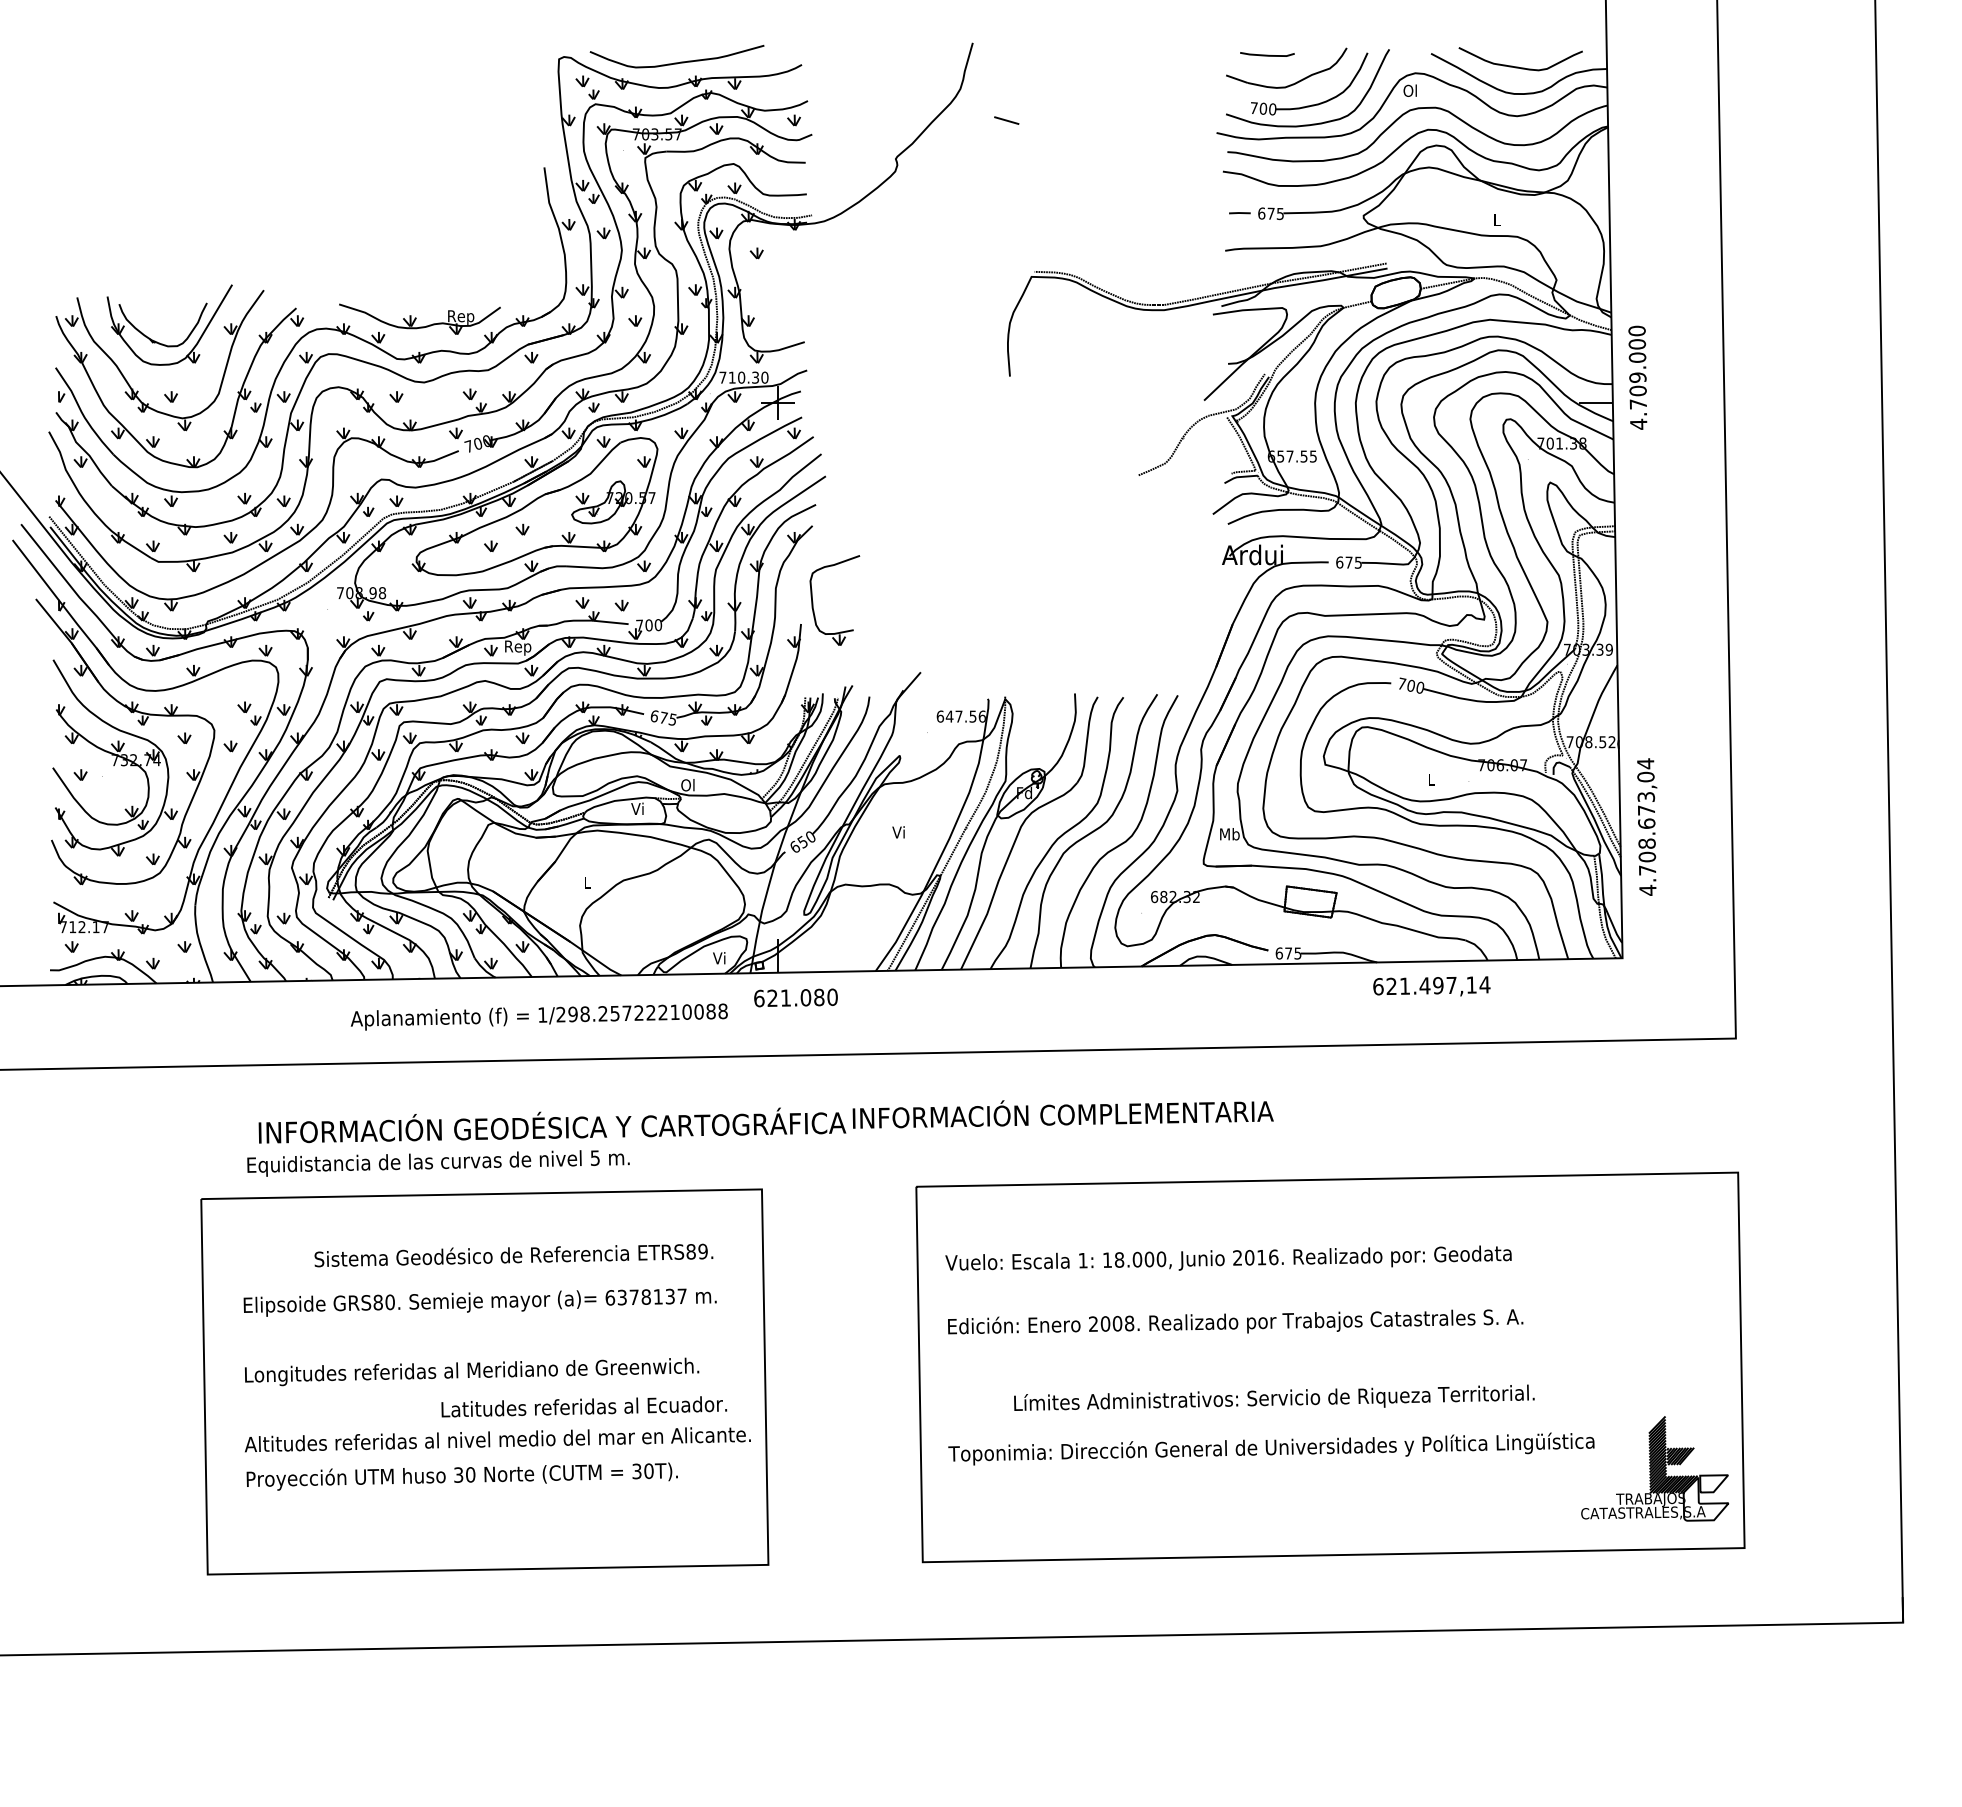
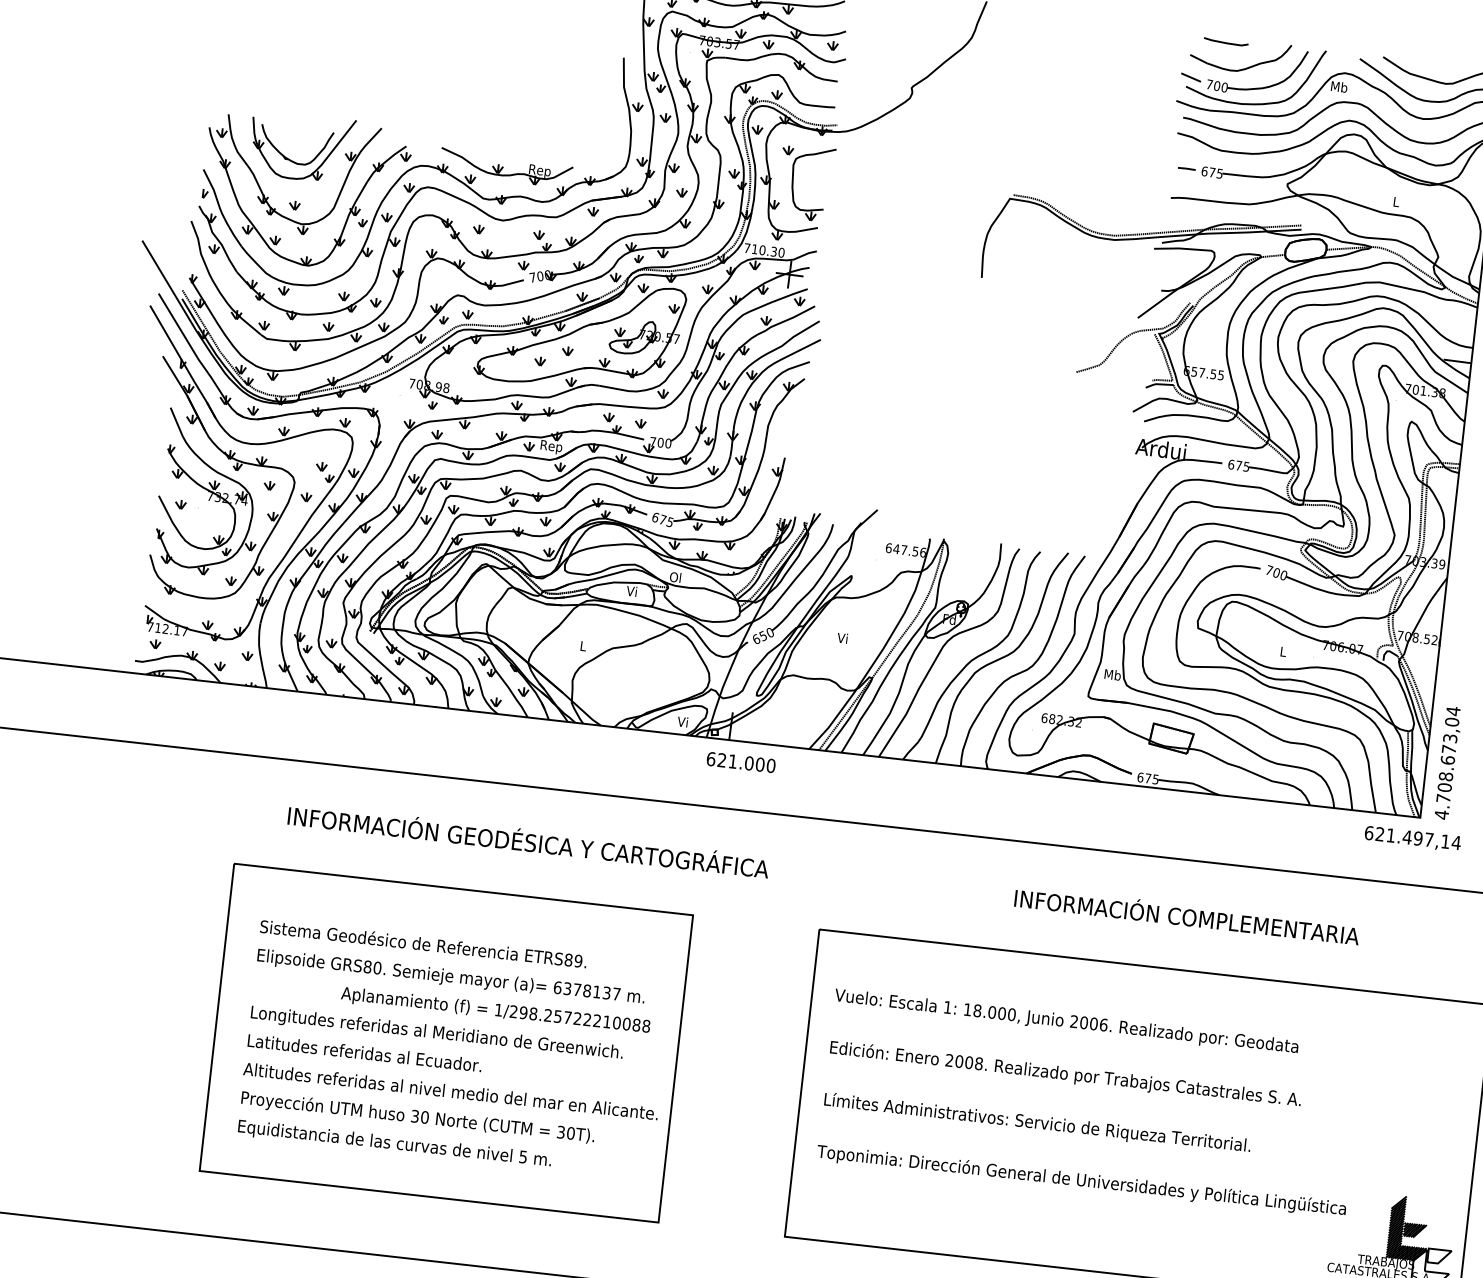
text: (1410, 90) -> (1339, 86), Ol -> Mb
line: (1006, 120) -> (1190, 77), moved
part: (813, 601) -> (793, 181), moved
text: (1647, 826) -> (1448, 762), moved
text: (1431, 986) -> (1412, 838), moved
text: (819, 997) -> (760, 764), 621.080 -> 621.000
text: (538, 1016) -> (495, 1010), moved
text: (1062, 1114) -> (1186, 917), moved
text: (438, 1163) -> (394, 1144), moved
text: (513, 1255) -> (423, 944), moved
text: (1261, 1257) -> (1093, 1023), 2016. -> 2006.
text: (1274, 1397) -> (1037, 1122), moved
text: (583, 1406) -> (364, 1052), moved

